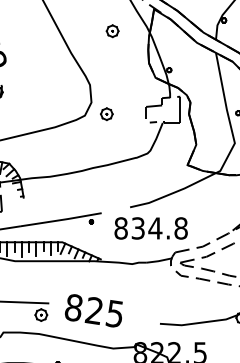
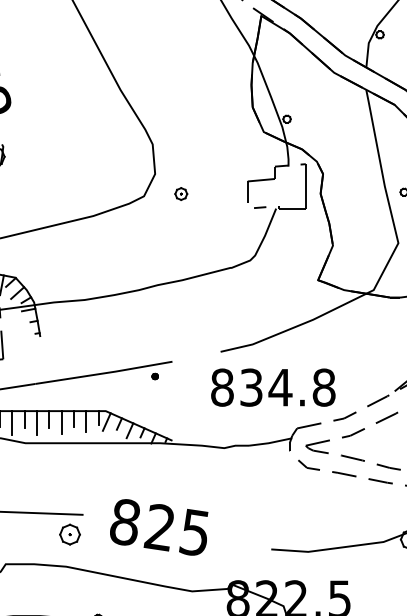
part: (112, 31) -> (190, 53), removed
part: (106, 114) -> (180, 194), size x0.6
text: (150, 228) -> (272, 387), moved

